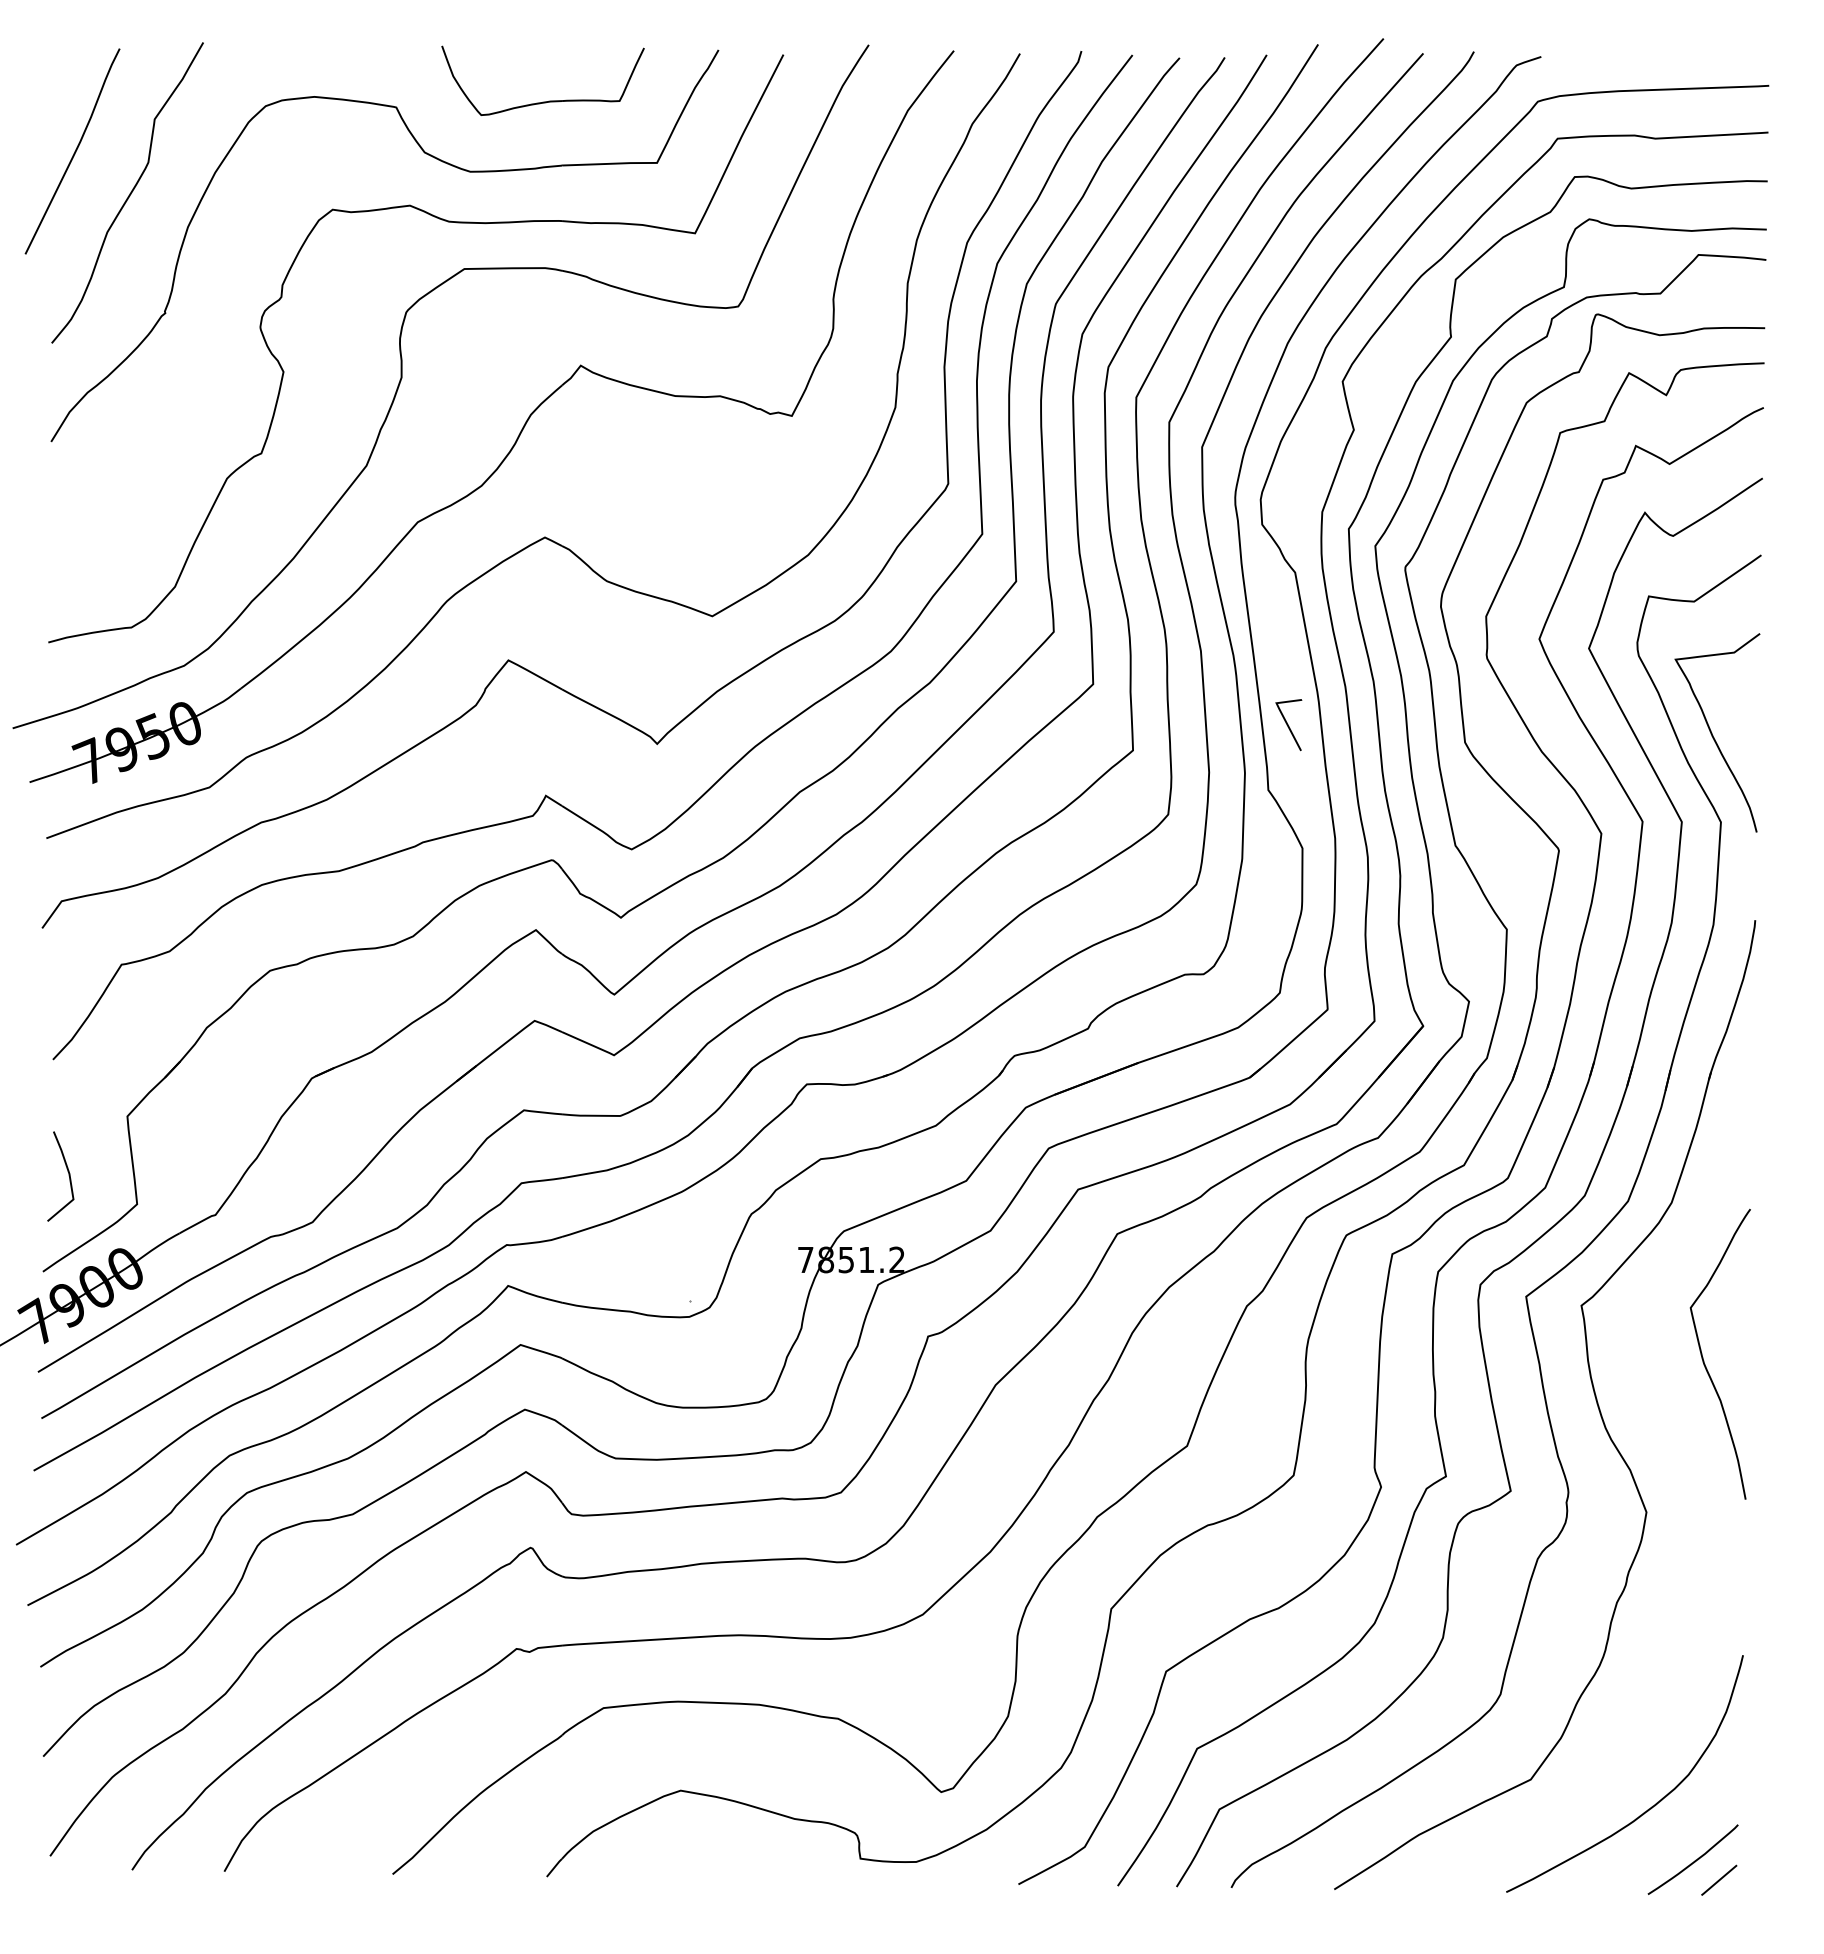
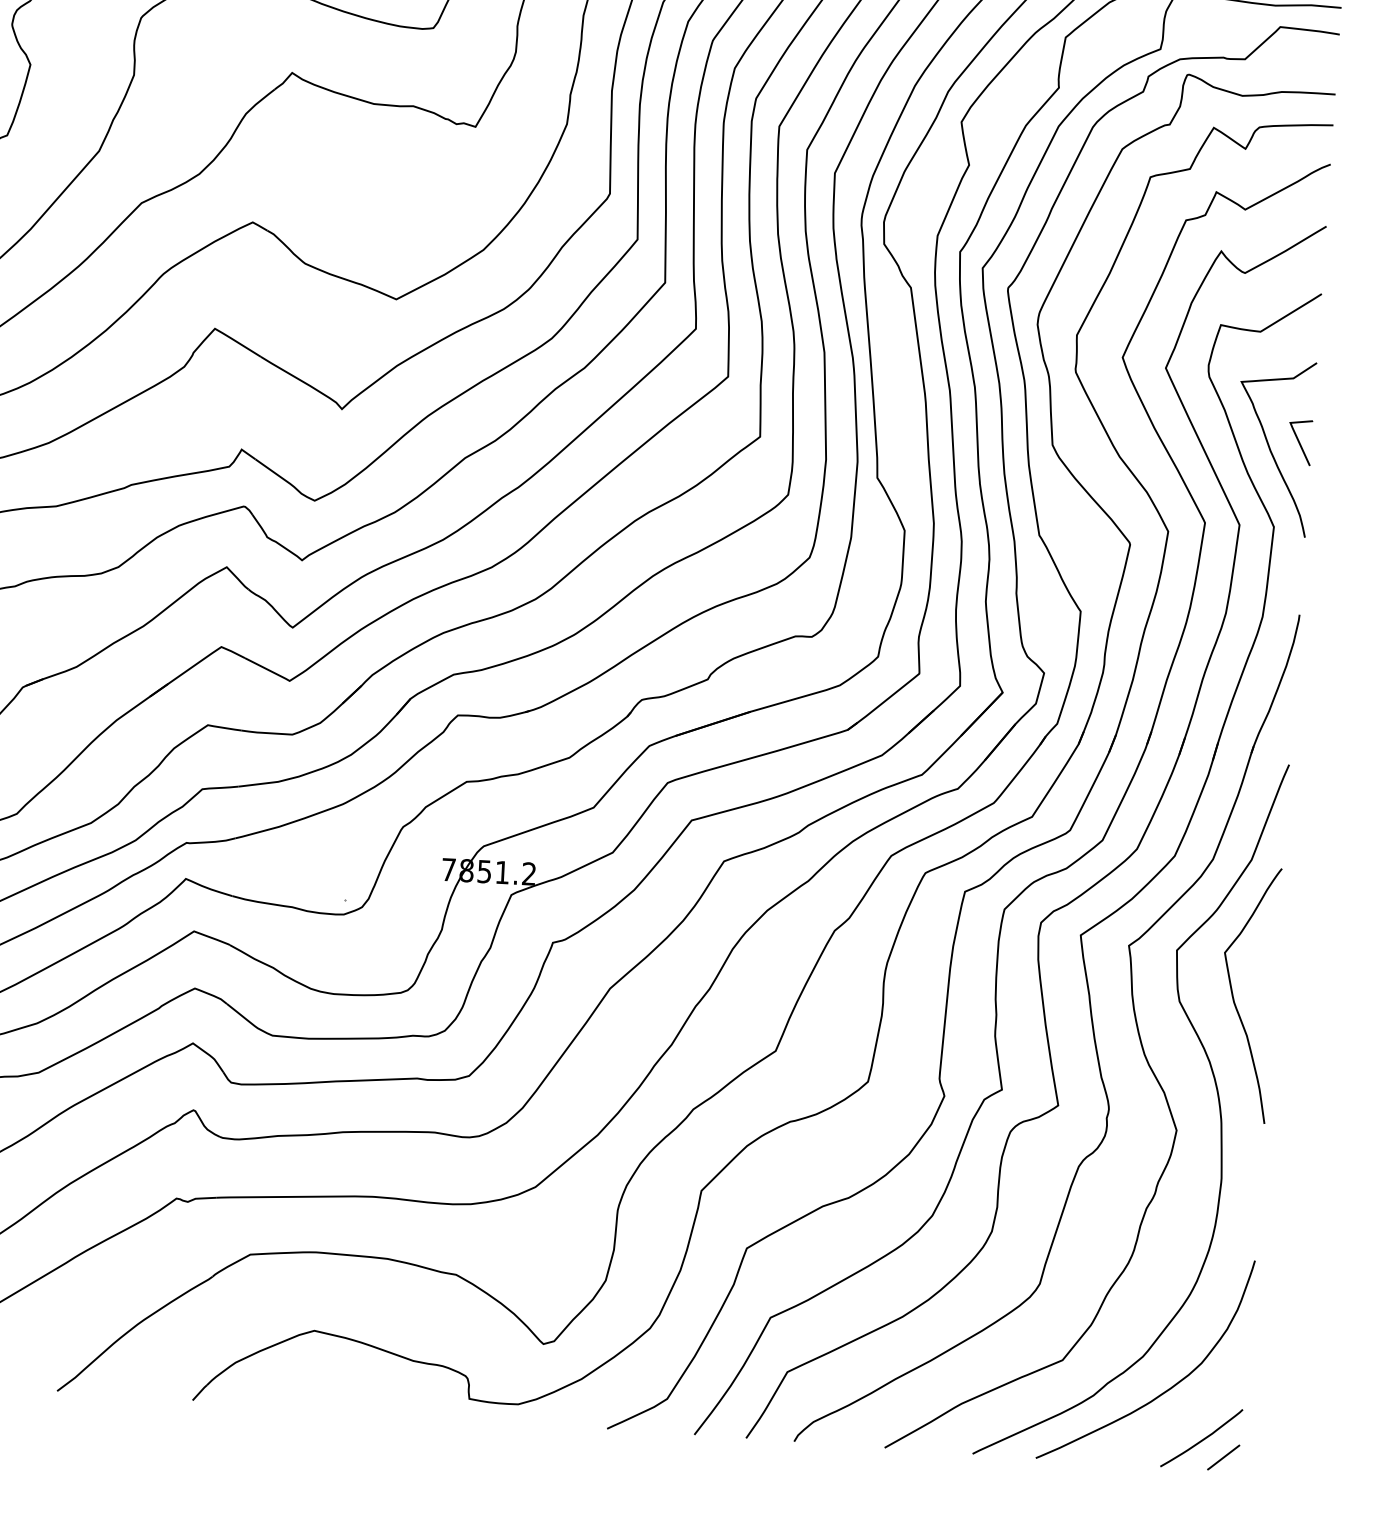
curve: (1288, 724) -> (1300, 442), moved
curve: (1688, 1462) -> (1215, 1088), added

